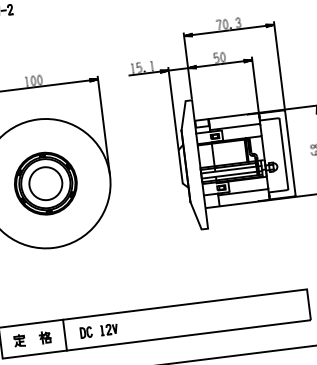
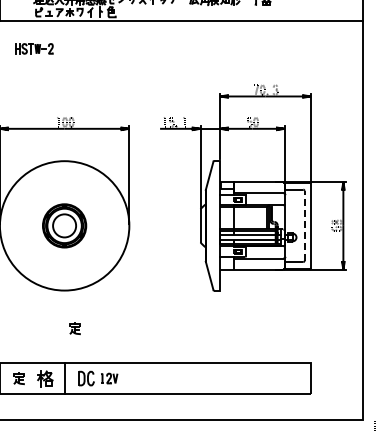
line: (283, 153) -> (304, 225), solid -> dashed
part: (45, 183) -> (64, 225), size x0.7
part: (68, 284) -> (74, 328), added
part: (86, 332) -> (86, 378), size x1.4
part: (45, 337) -> (45, 378), size x1.4

